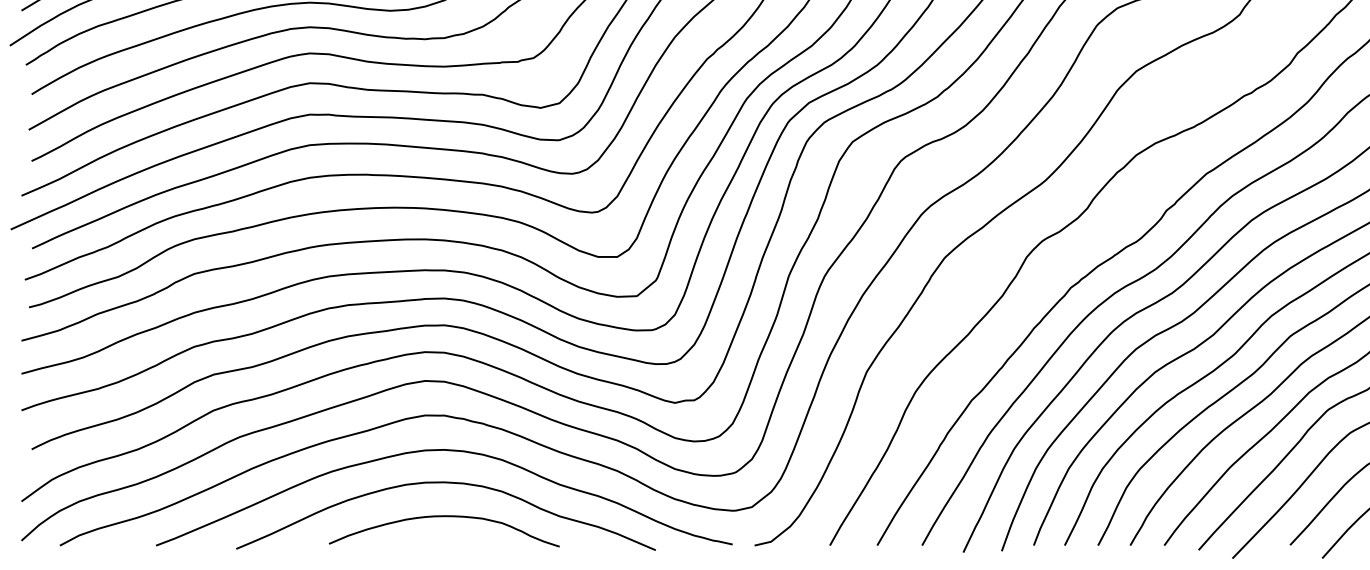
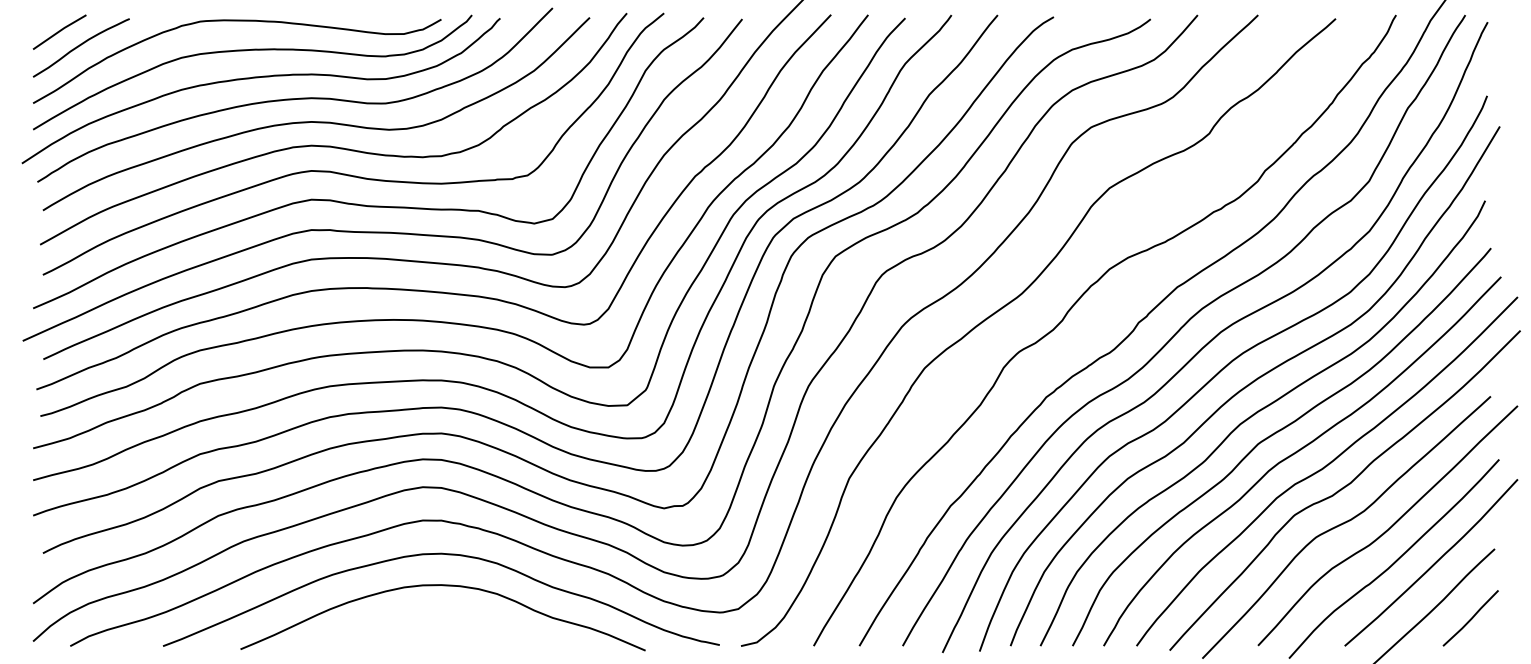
curve: (444, 516) -> (441, 618), removed

